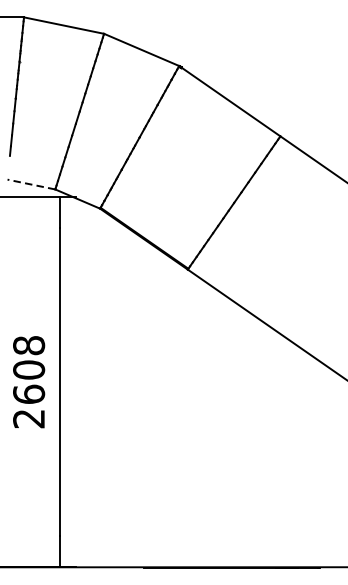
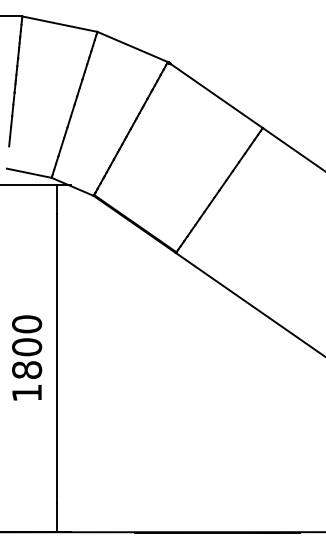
line: (31, 184) -> (29, 173), dashed -> solid
text: (29, 382) -> (27, 358), 2608 -> 1800

